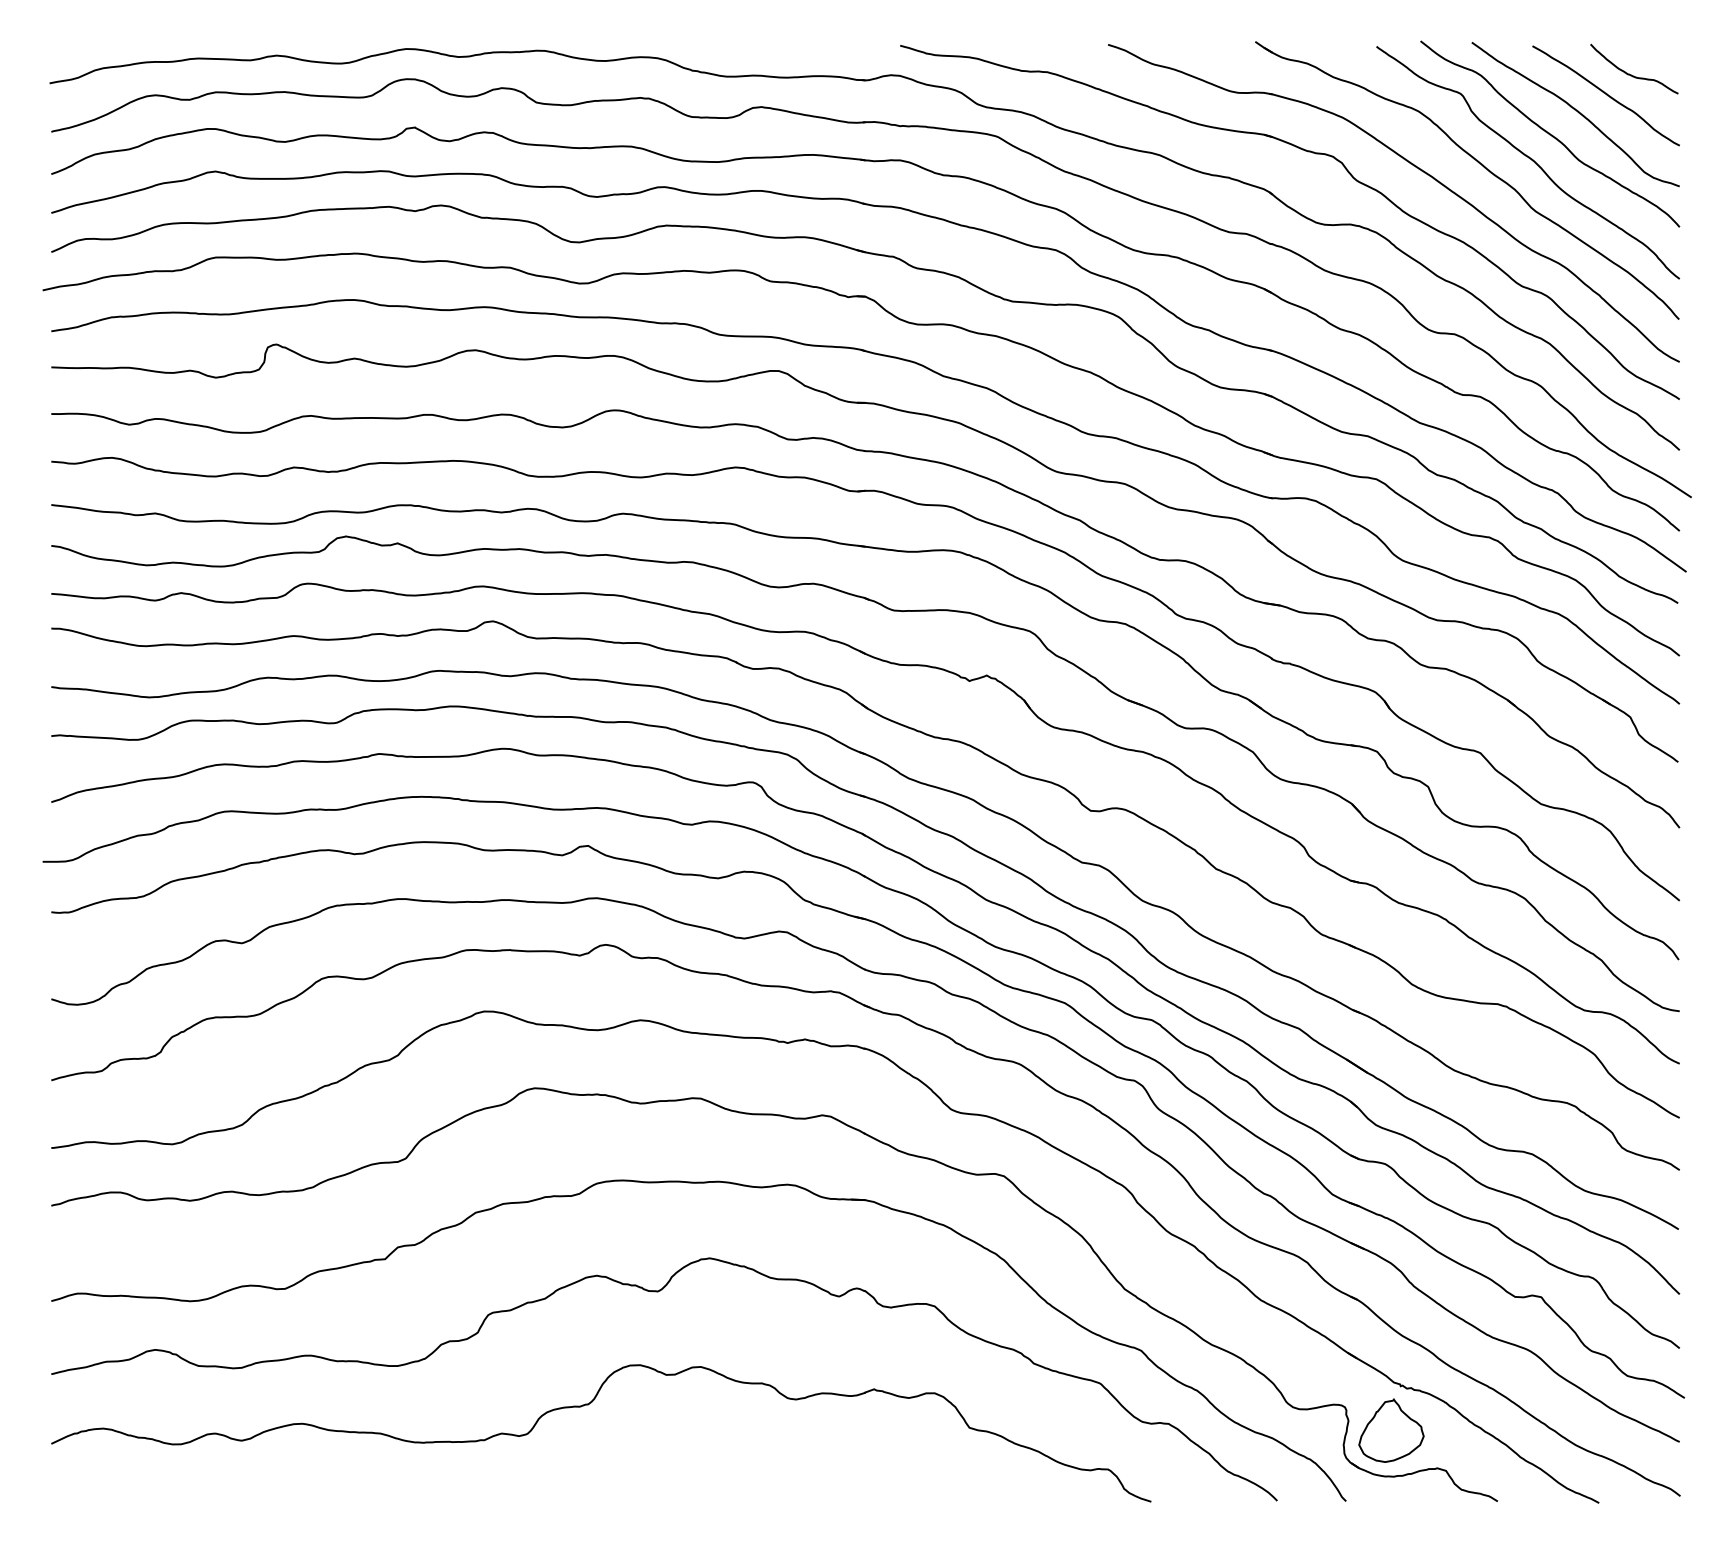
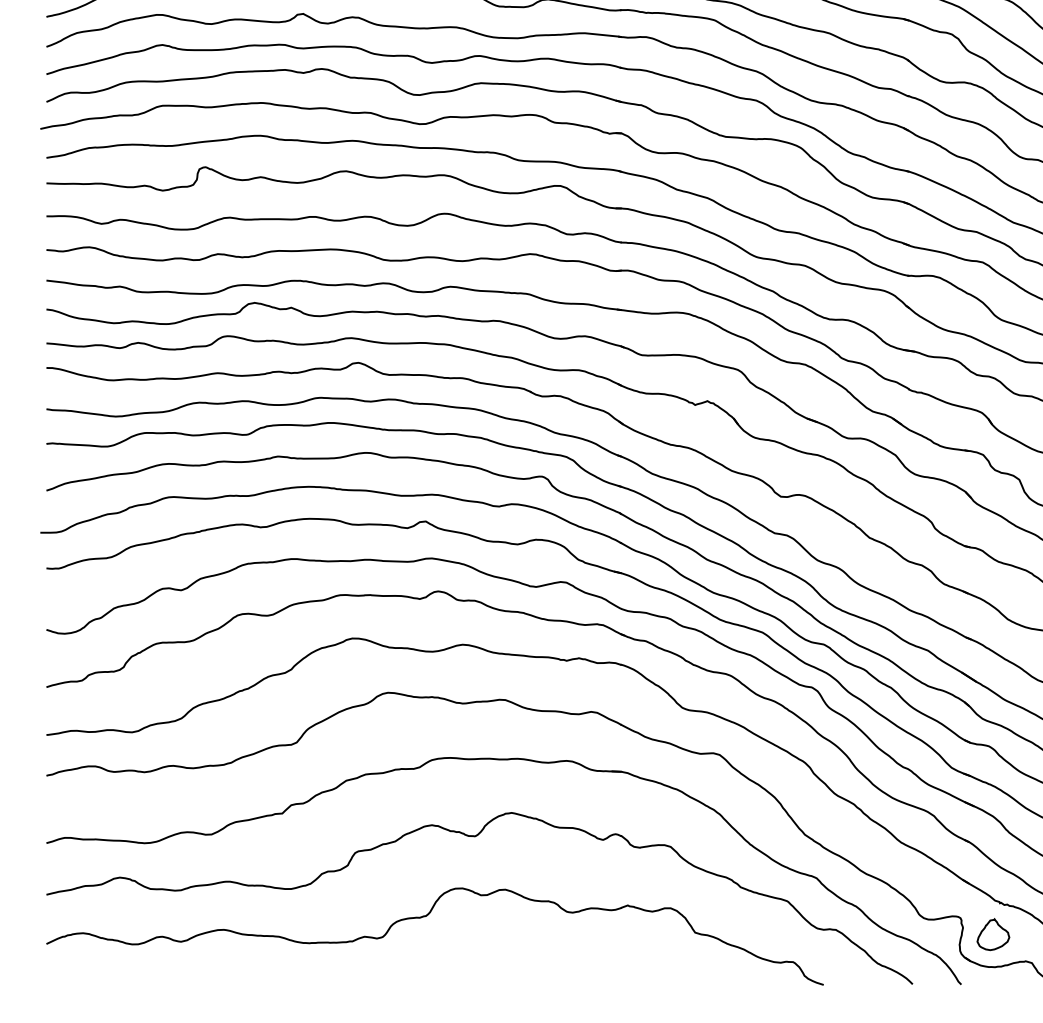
part: (1391, 1430) -> (993, 934), size x0.7

